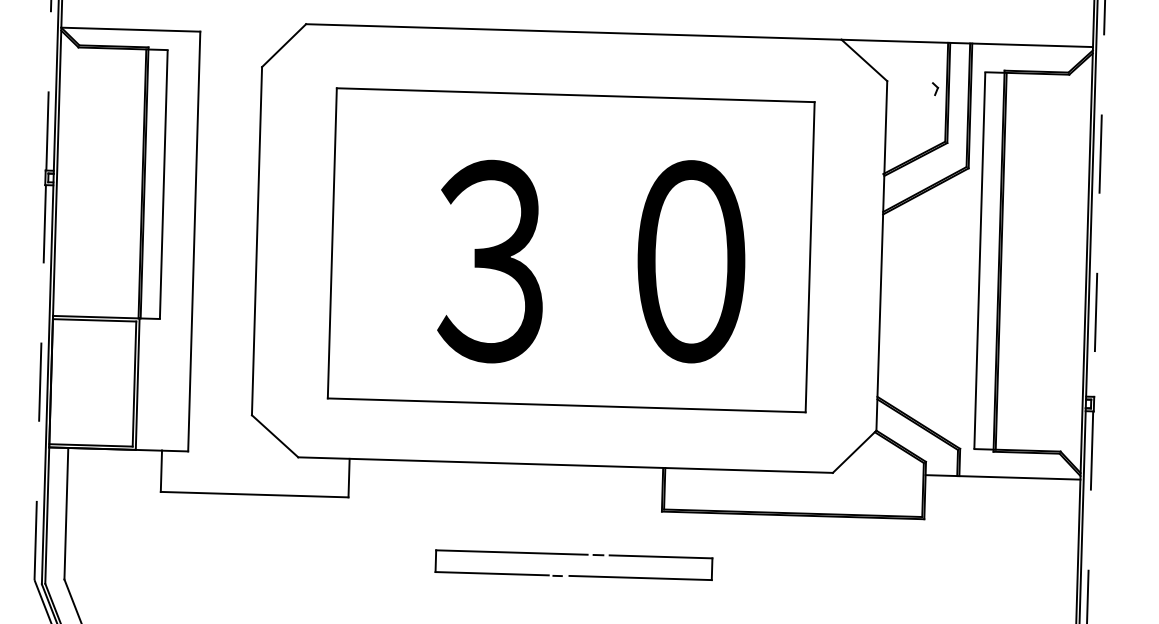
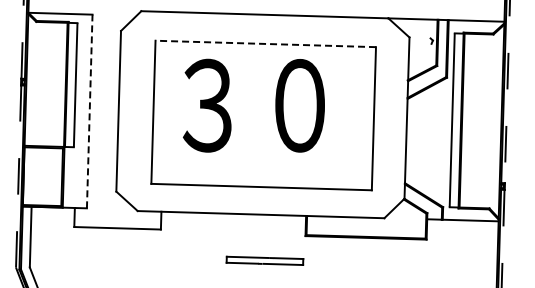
line: (575, 94) -> (265, 43), solid -> dashed
line: (193, 241) -> (89, 111), solid -> dashed
text: (590, 261) -> (253, 105), moved
part: (572, 564) -> (264, 260), size x0.6

